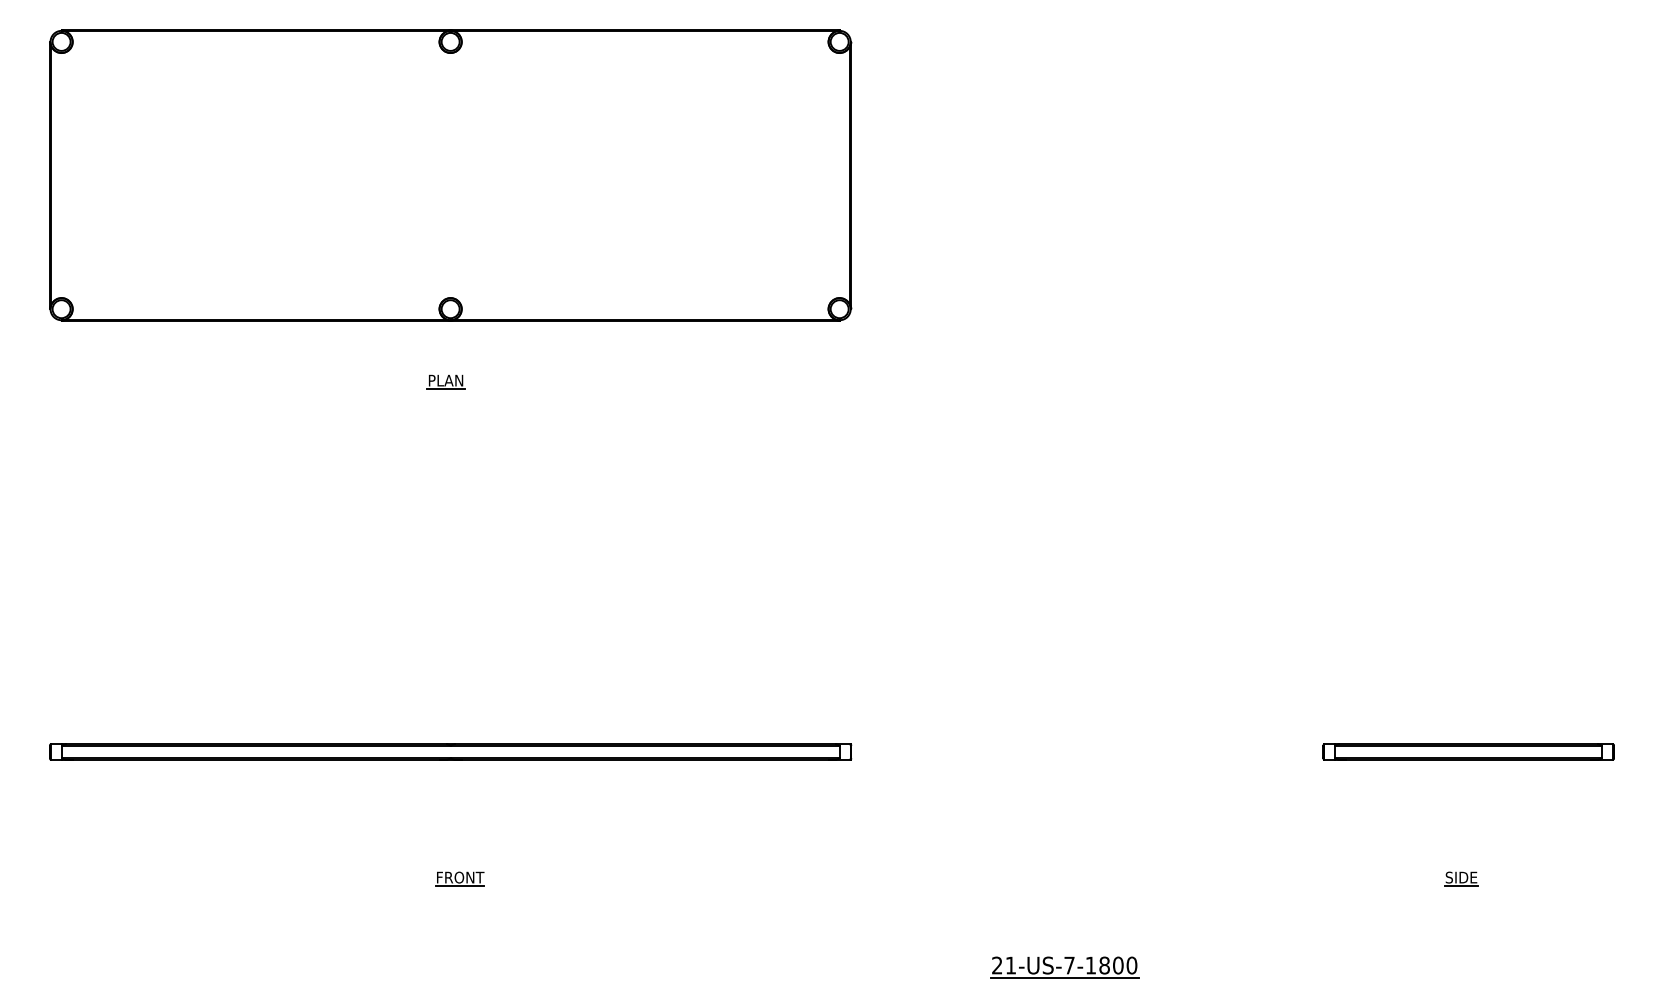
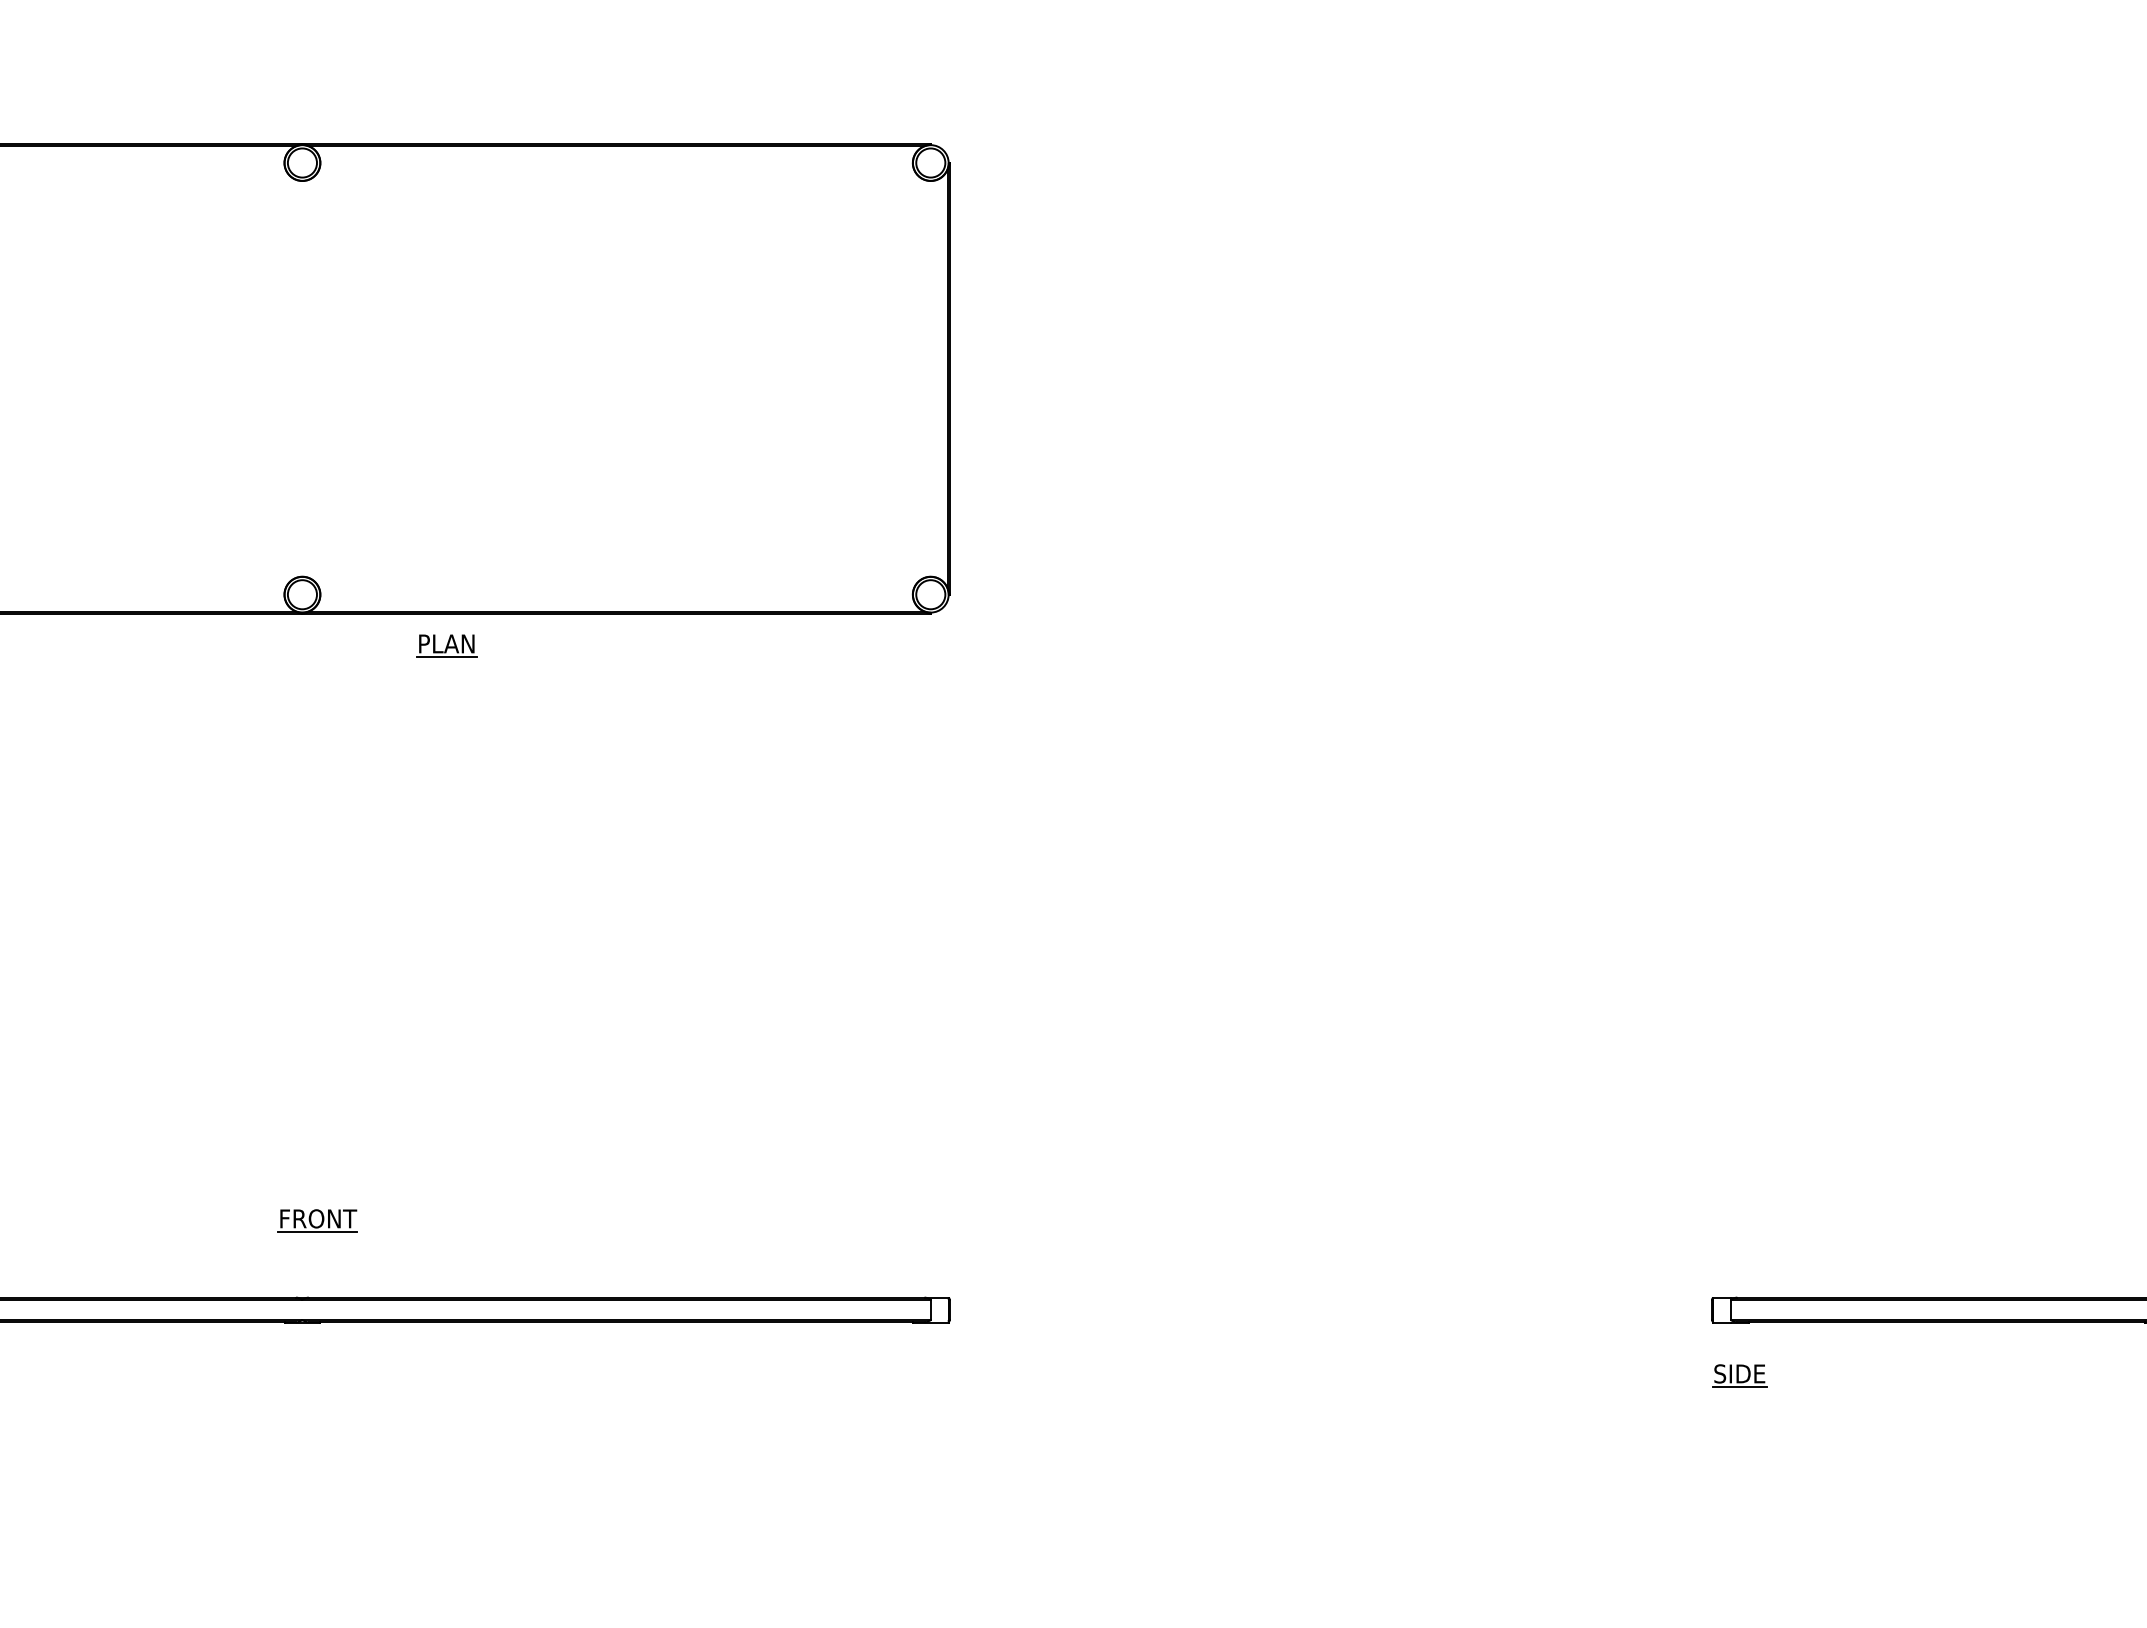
part: (445, 381) -> (445, 645), moved
part: (459, 878) -> (316, 1220), moved
part: (1461, 878) -> (1739, 1375), moved

